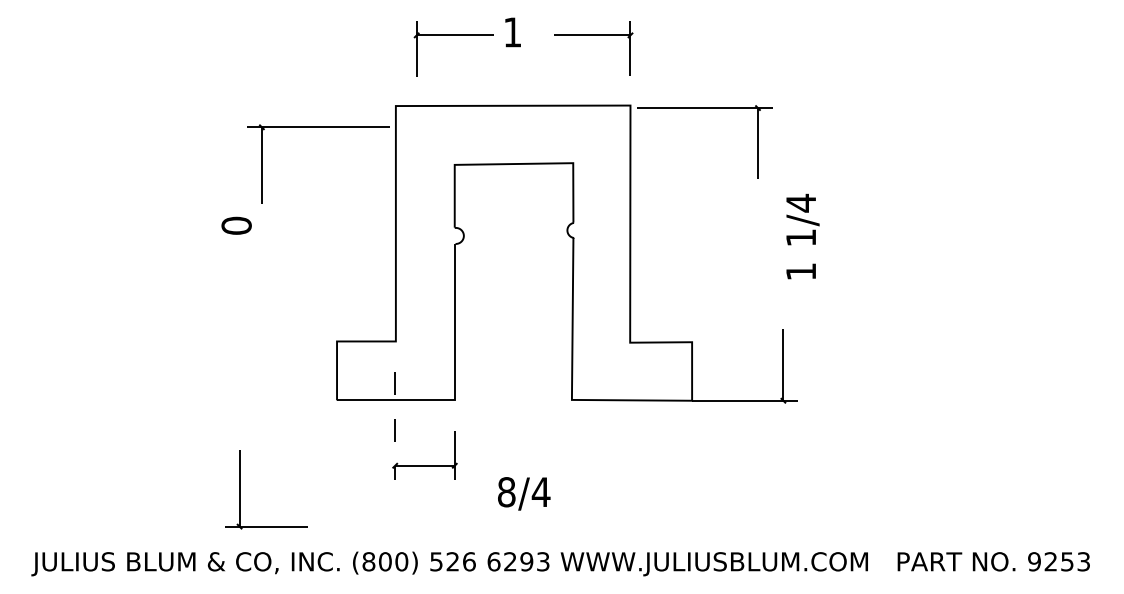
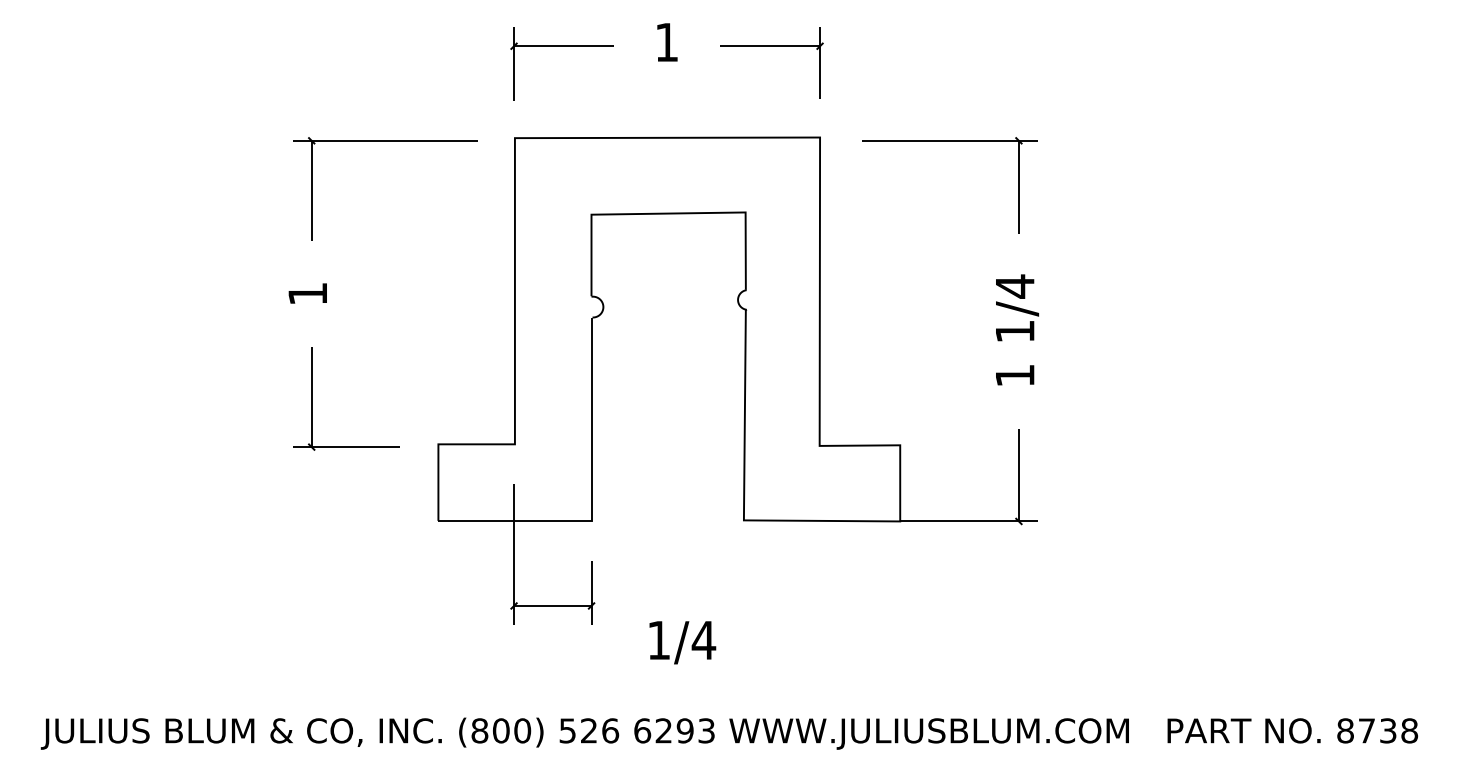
part: (453, 35) -> (561, 46), moved
part: (704, 108) -> (949, 141), moved
part: (318, 127) -> (385, 141), moved
text: (236, 225) -> (307, 293), 0 -> 1
text: (803, 236) -> (1017, 329), moved
line: (395, 426) -> (514, 554), dashed -> solid
part: (240, 489) -> (312, 398), moved
text: (506, 492) -> (658, 640), 8/4 -> 1/4
text: (1059, 561) -> (1377, 730), 9253 -> 8738

